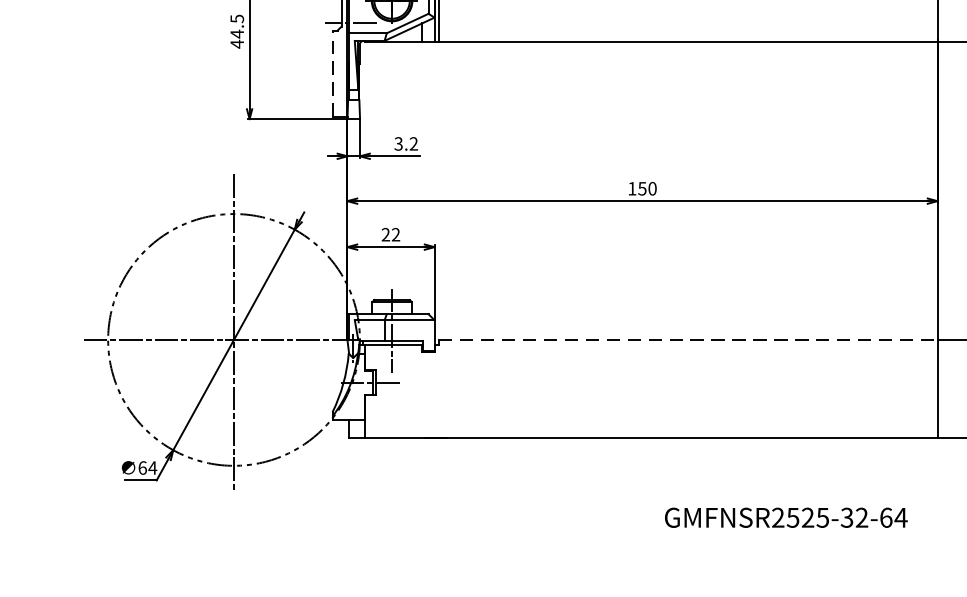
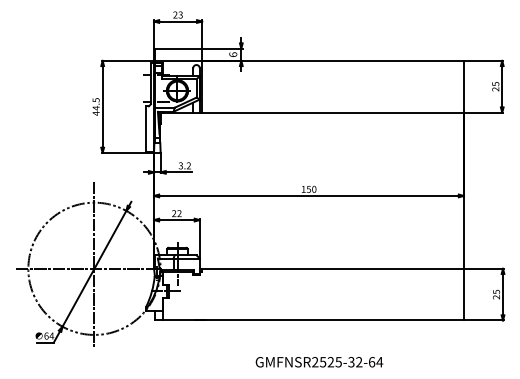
line: (333, 72) -> (146, 128), dashed -> solid
line: (689, 339) -> (333, 268), dashed -> solid
text: (786, 518) -> (319, 362), moved

